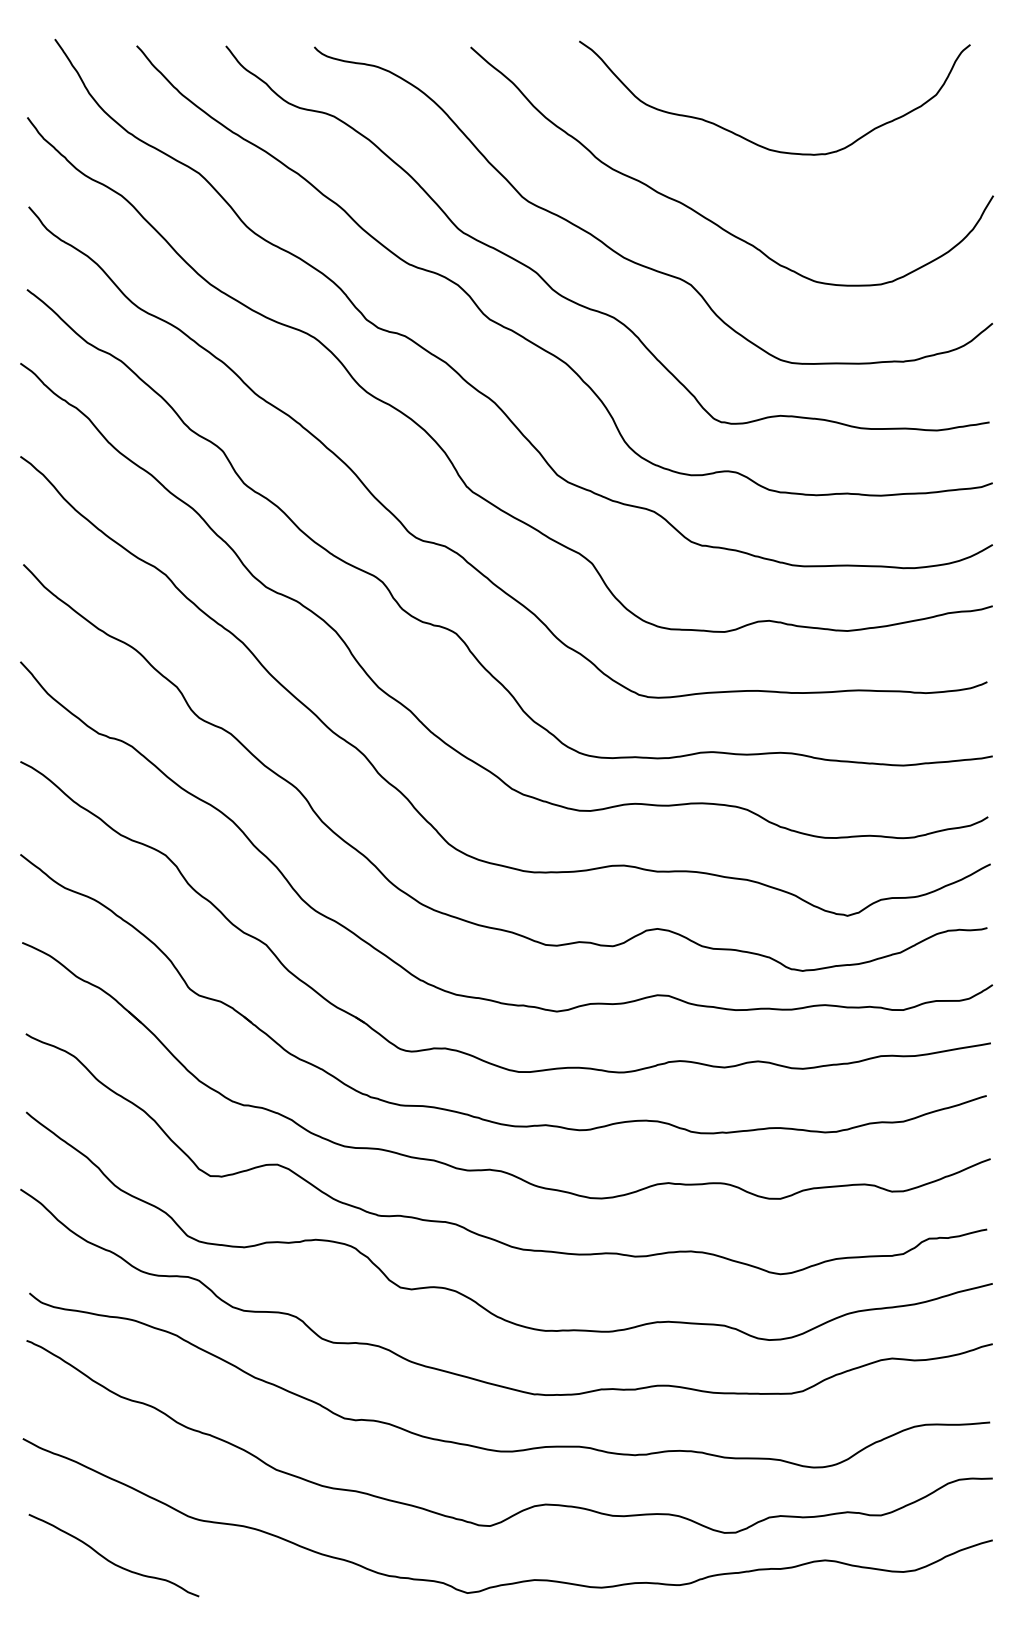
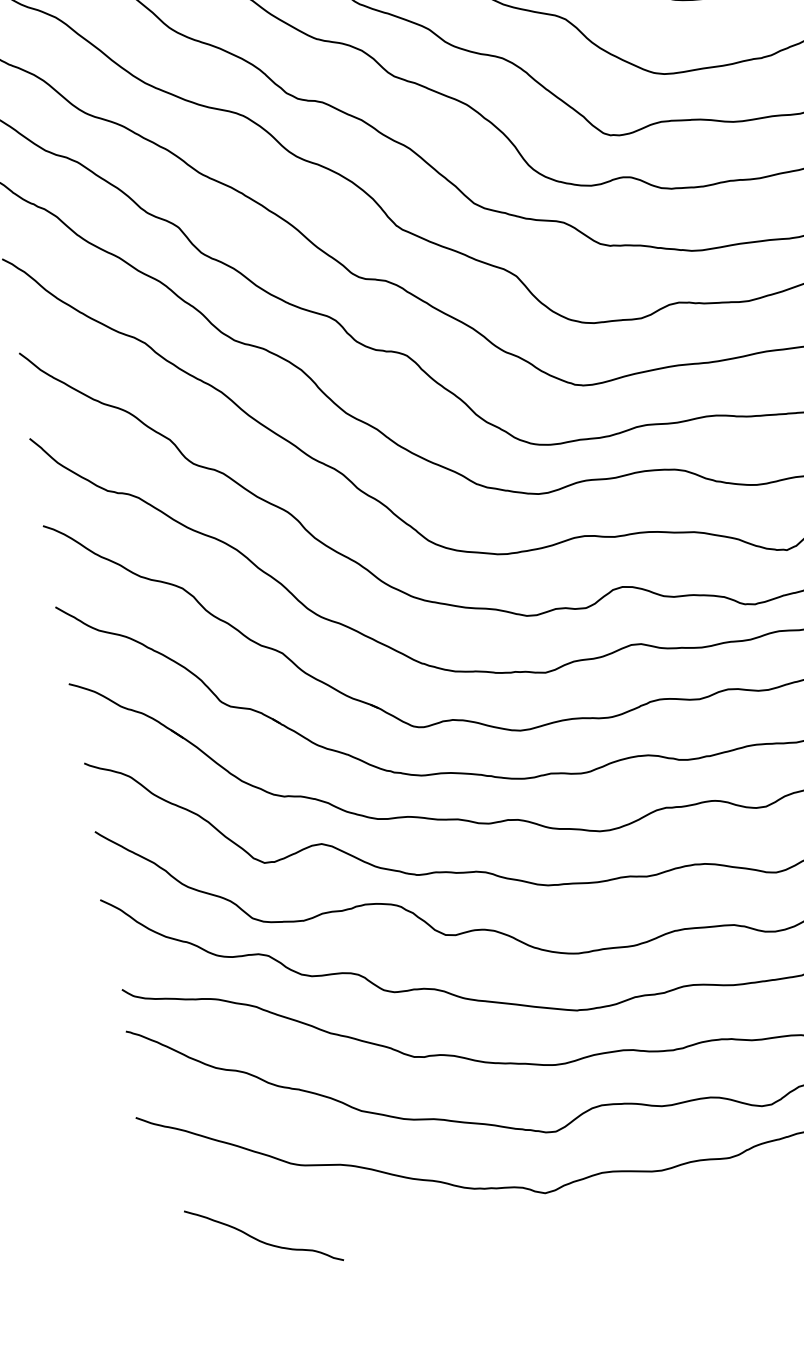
curve: (110, 1560) -> (261, 1240), moved

